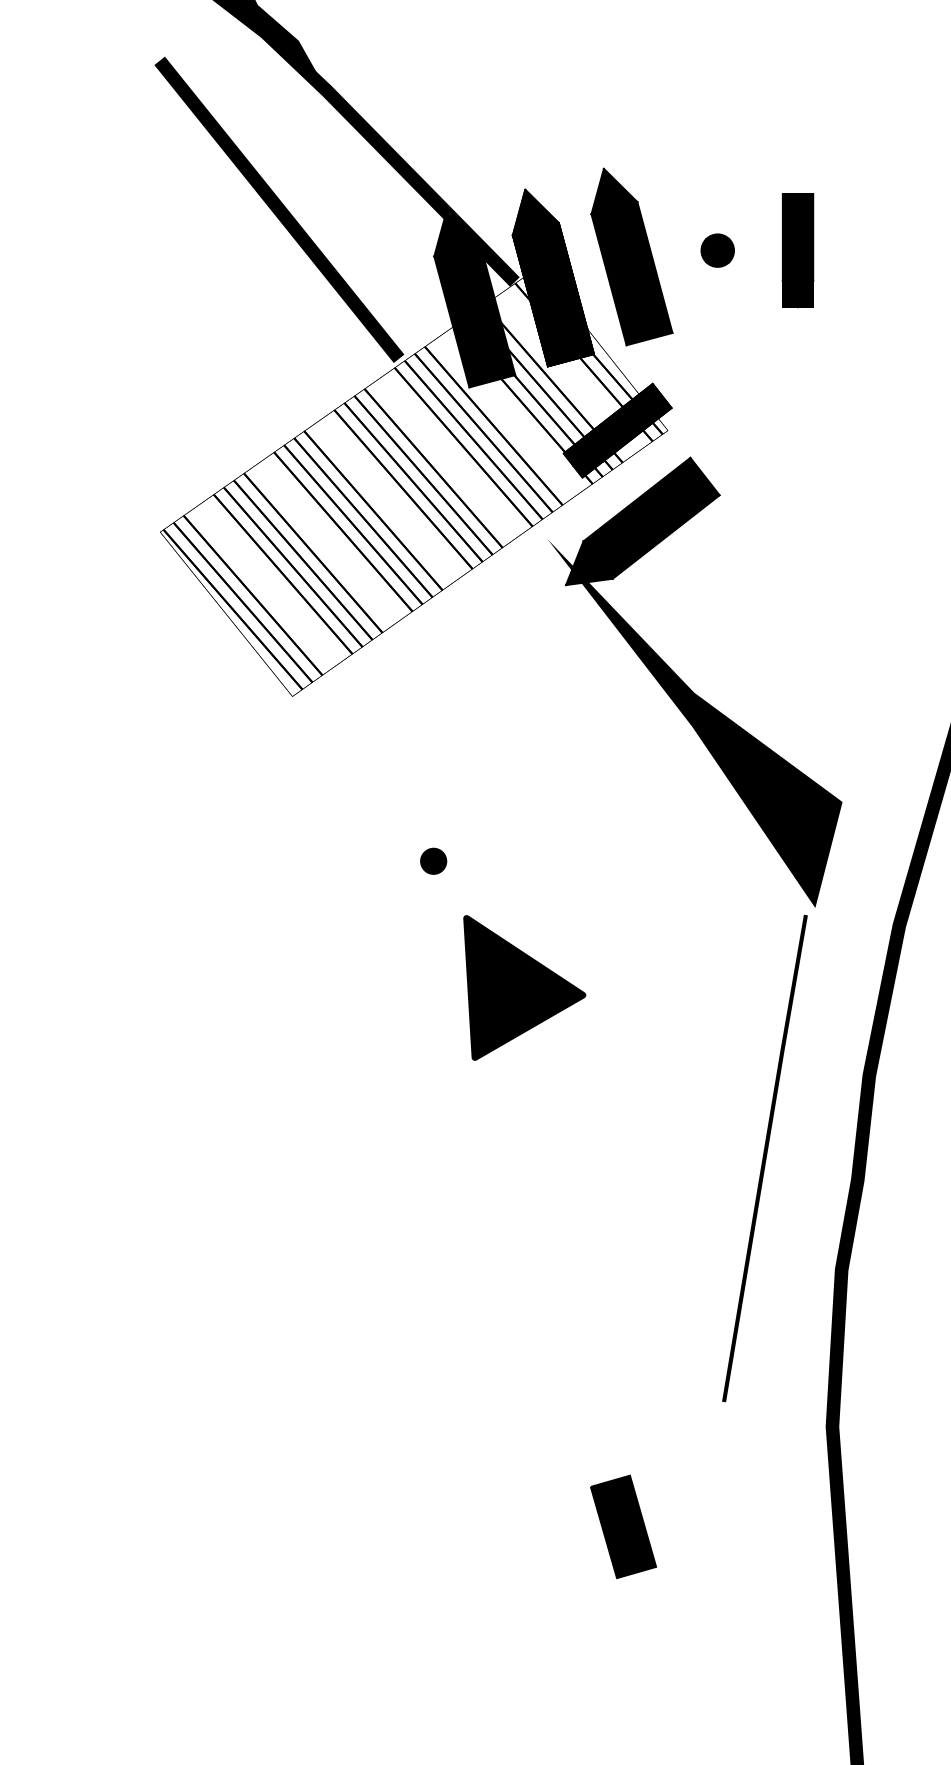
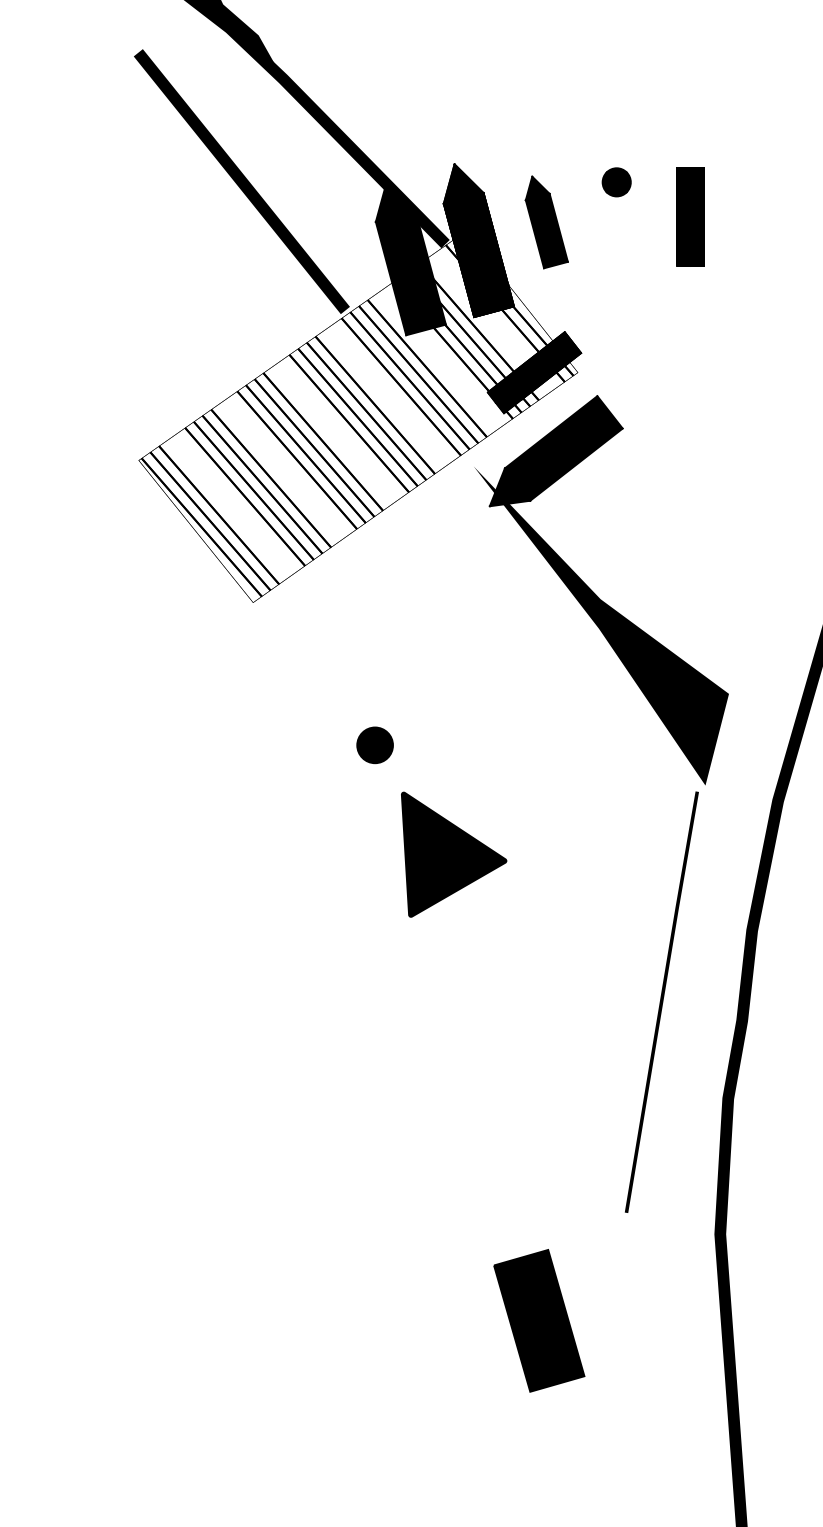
part: (717, 250) -> (616, 182), moved
part: (631, 256) -> (546, 222), size x0.6
part: (433, 860) -> (375, 744), size x1.6
part: (623, 1526) -> (539, 1320), size x1.6

